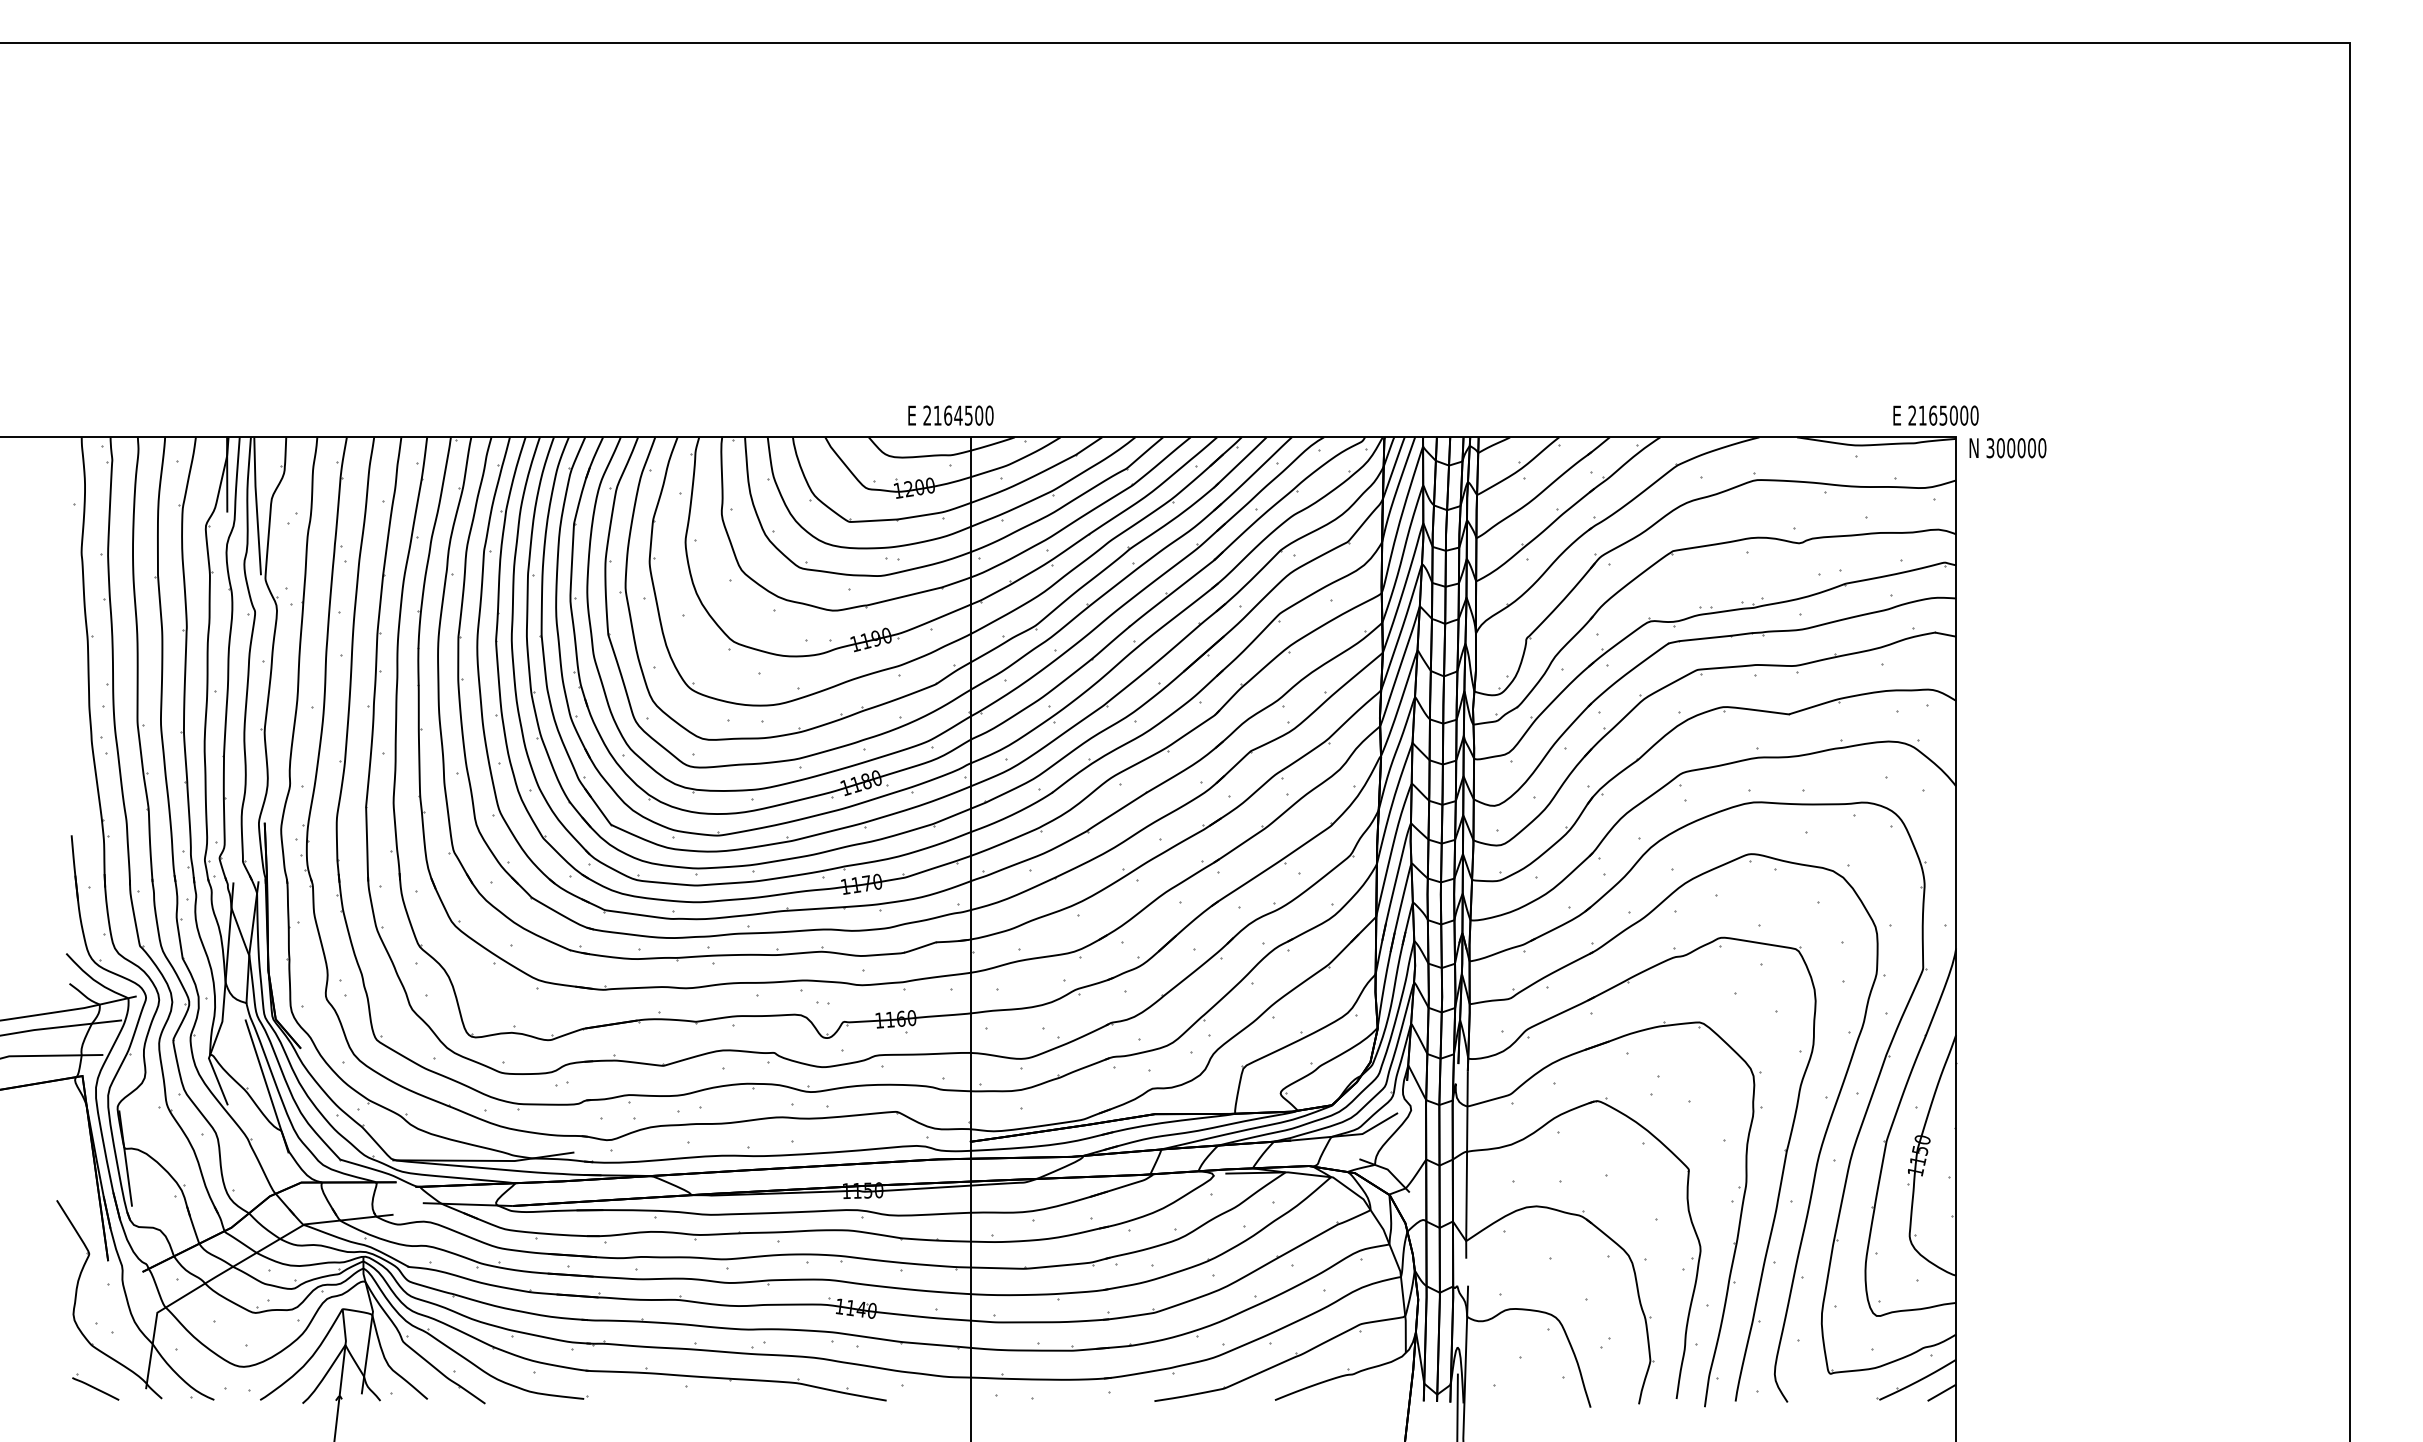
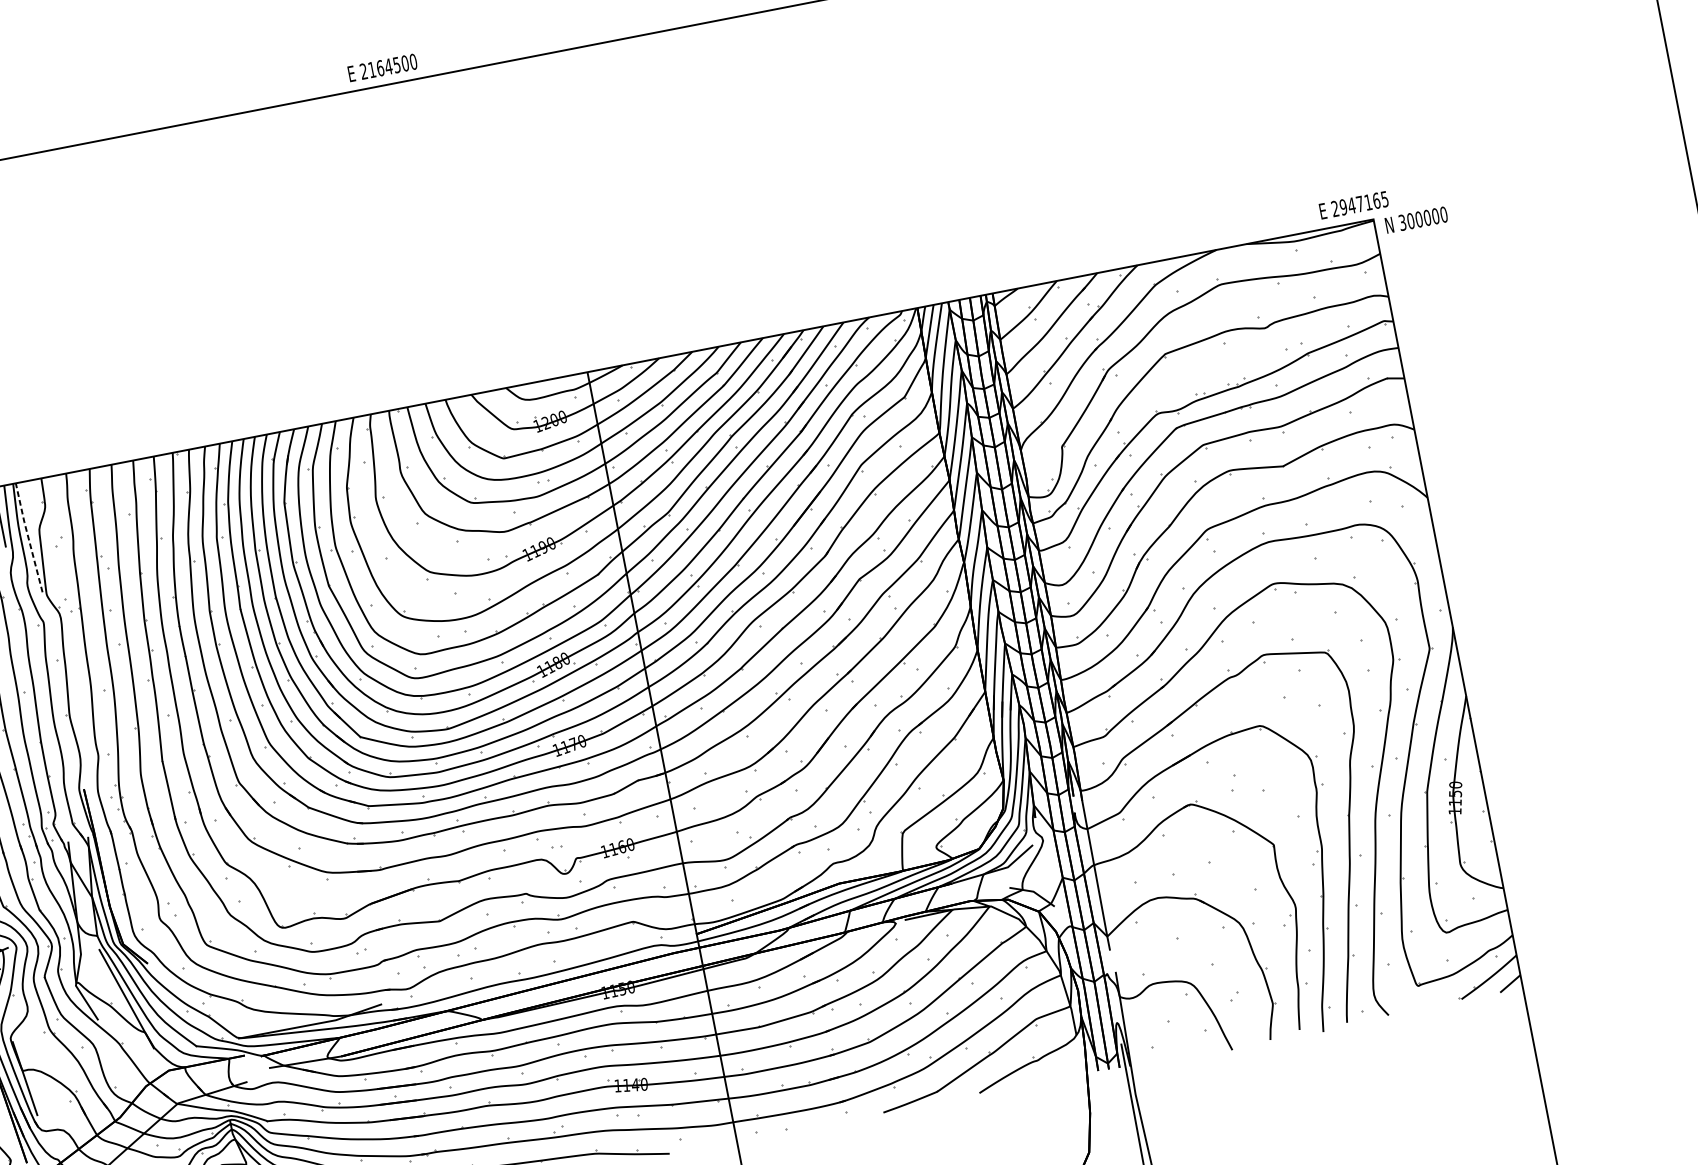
text: (950, 415) -> (382, 67), moved
text: (1948, 415) -> (1364, 203), 2165000 -> 2947165
line: (256, 506) -> (28, 538), solid -> dashed

